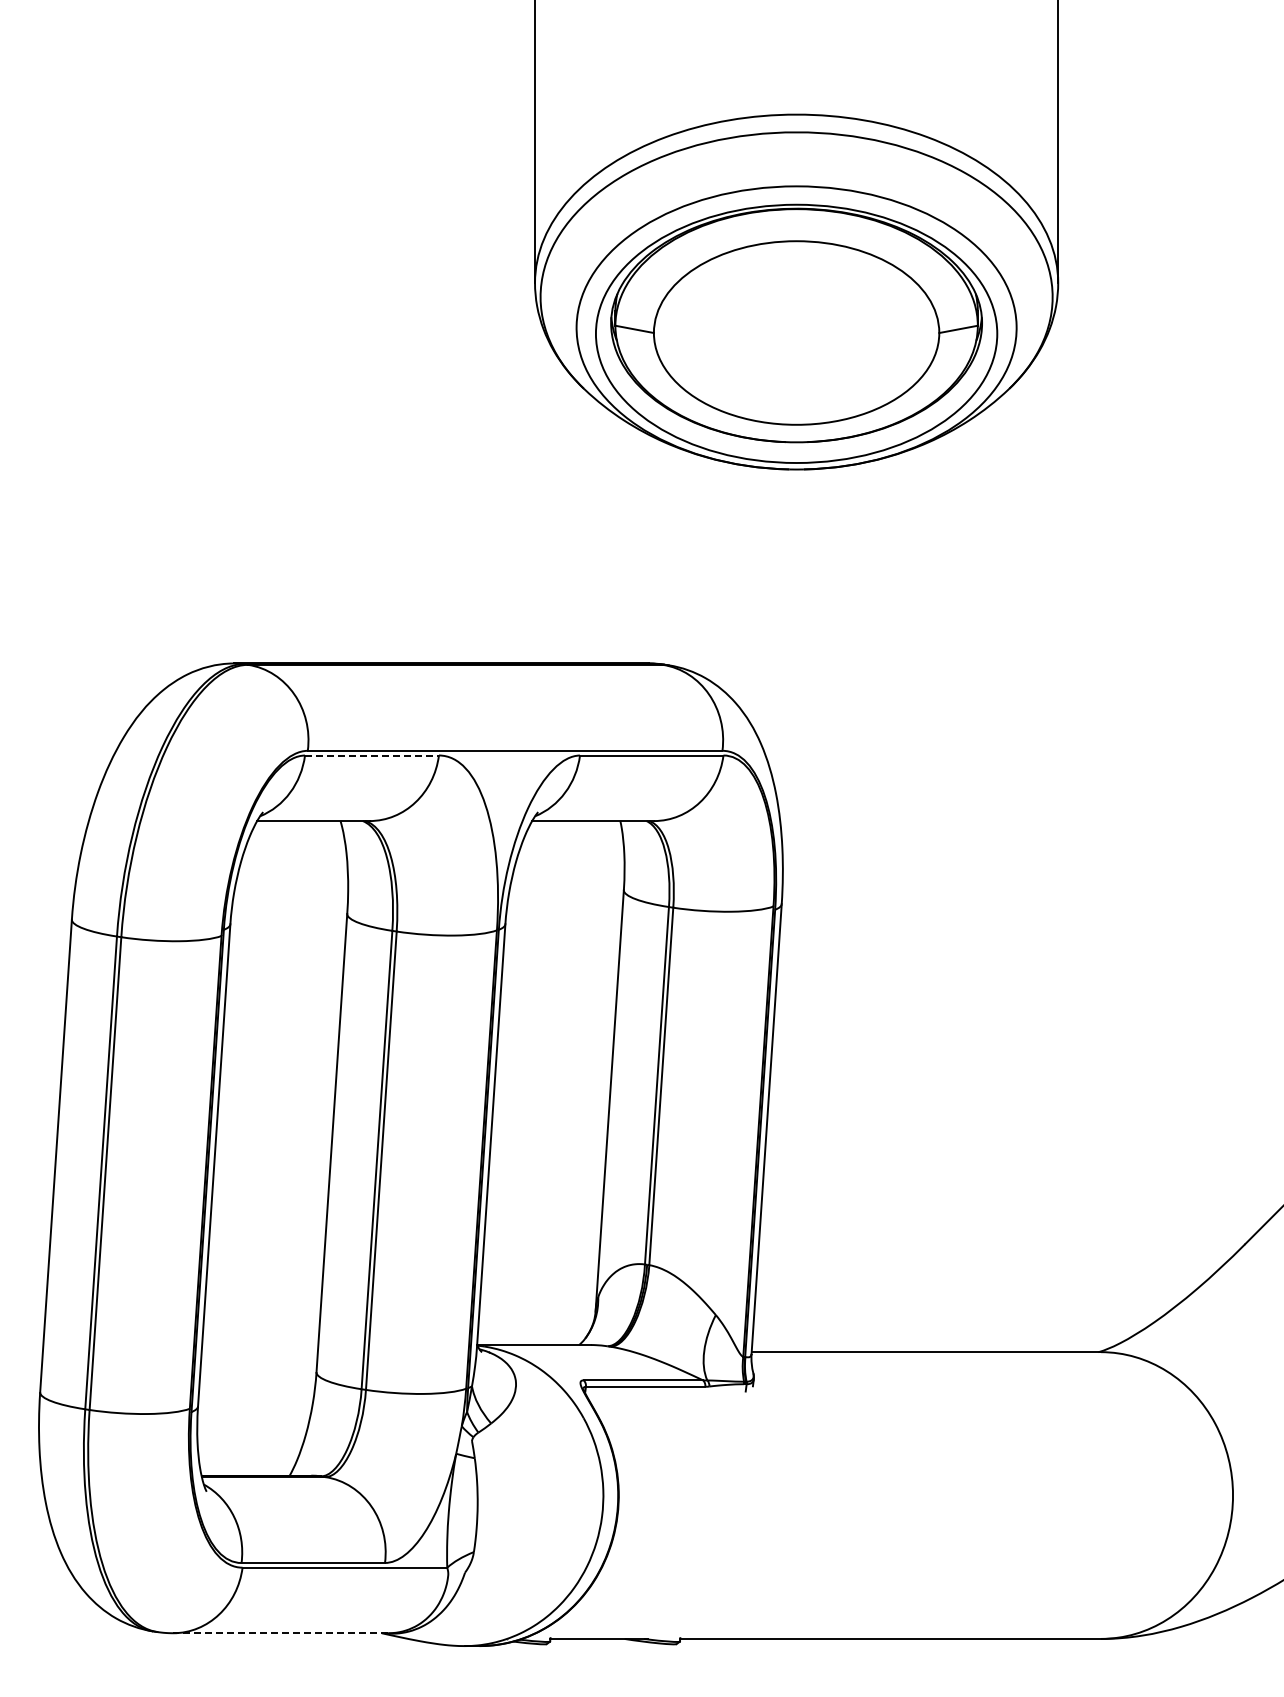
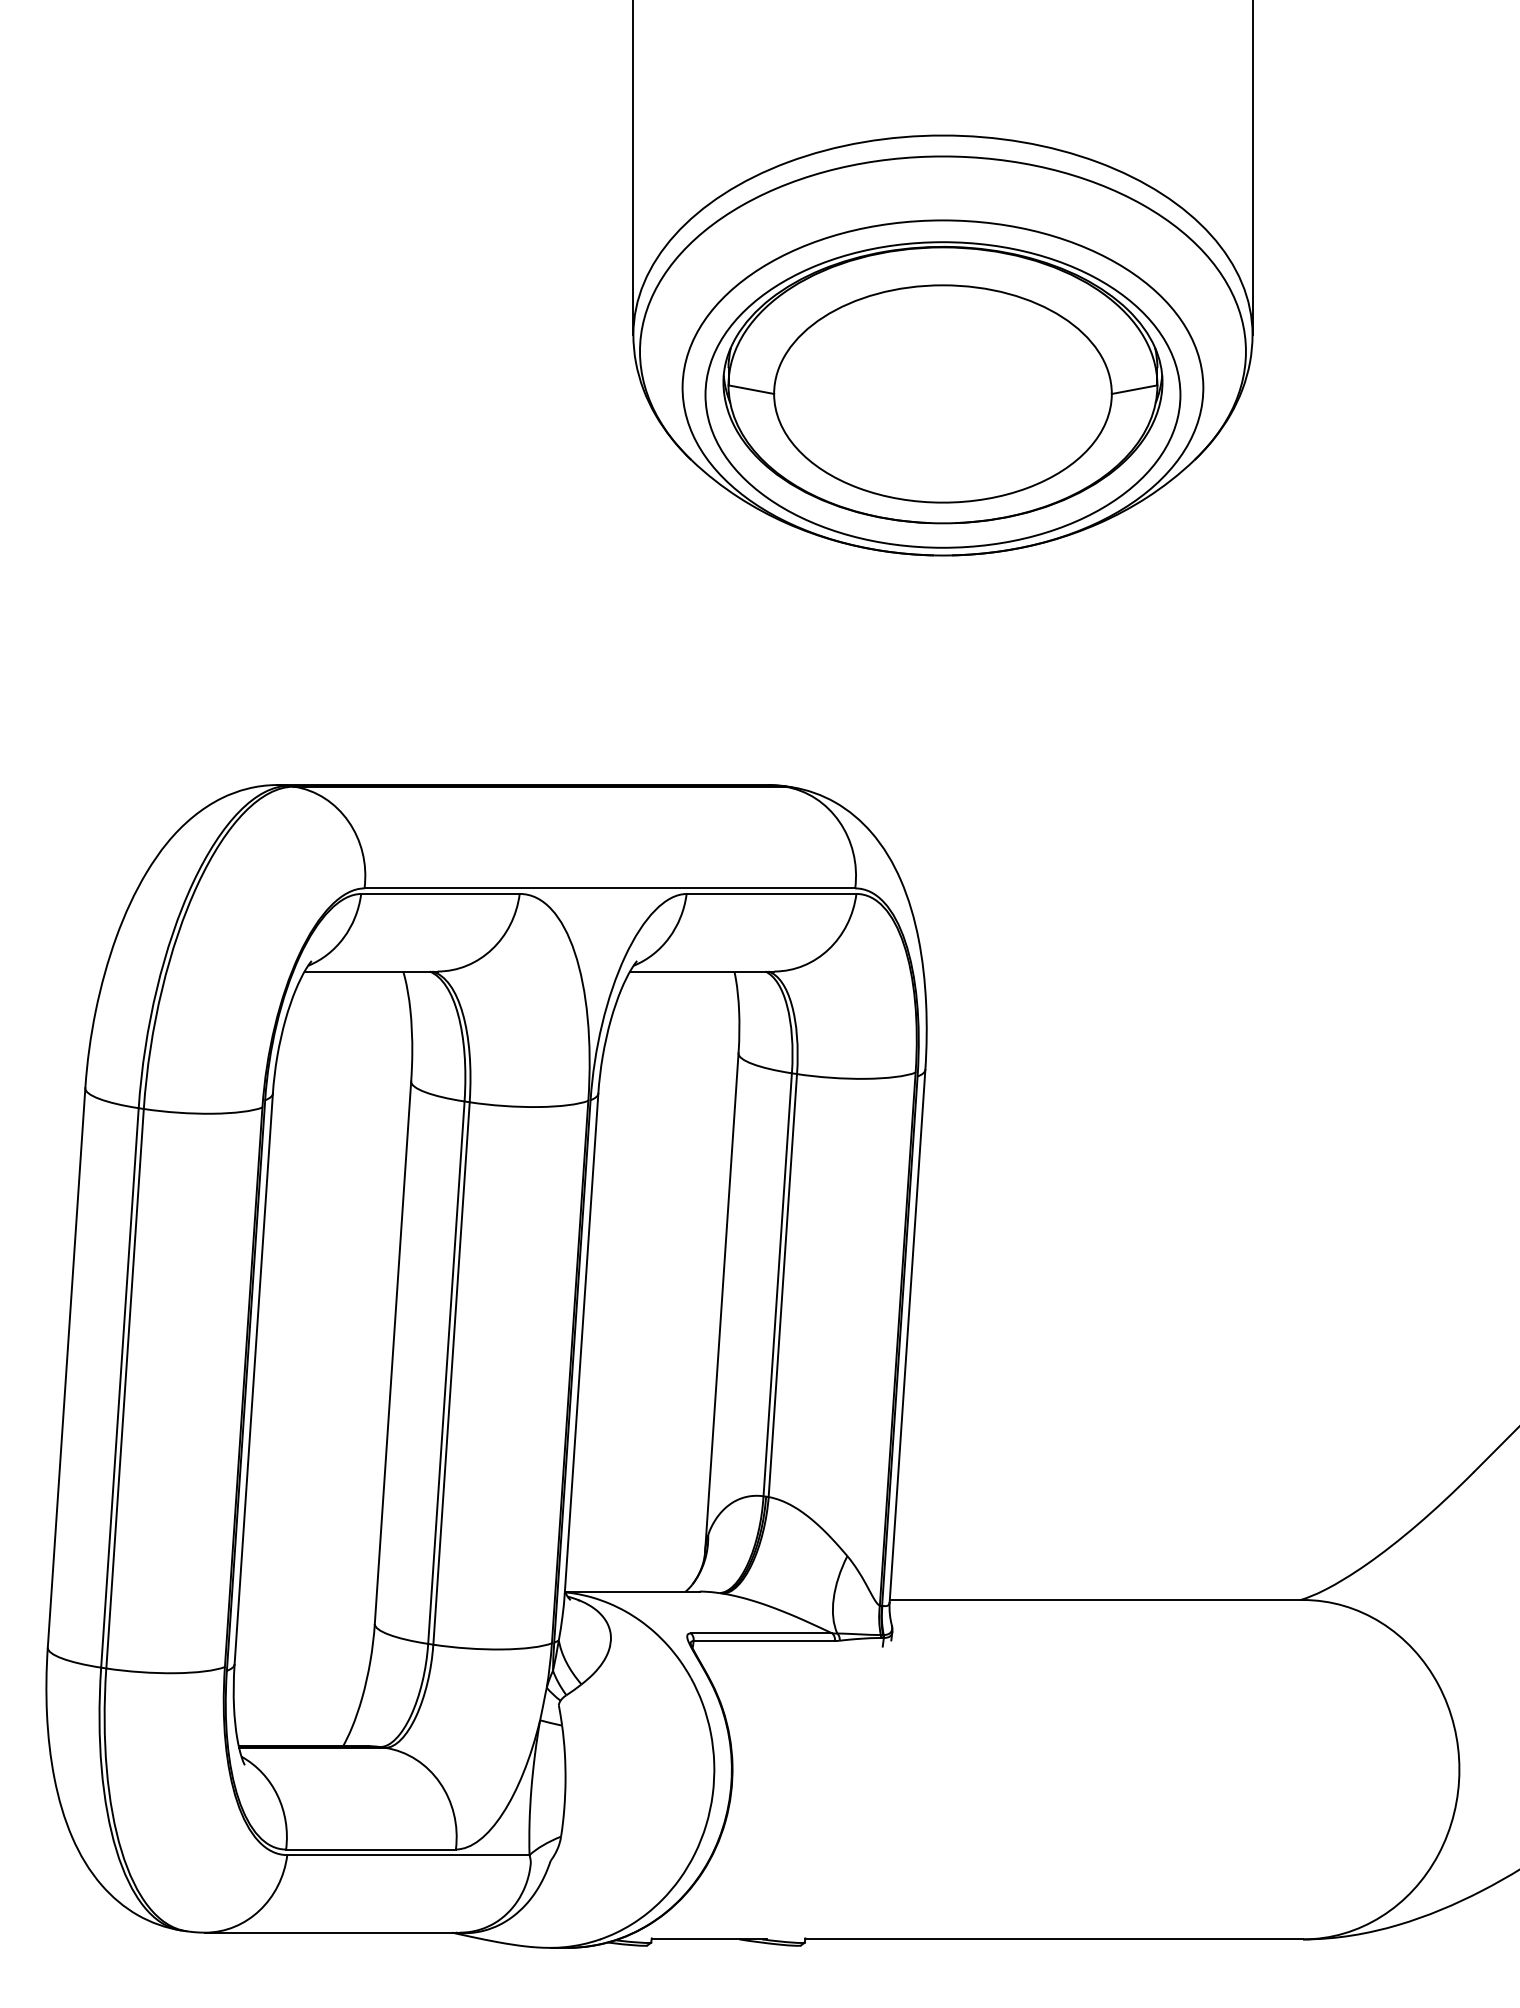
line: (371, 755) -> (439, 893), dashed -> solid
line: (280, 1633) -> (332, 1932), dashed -> solid

